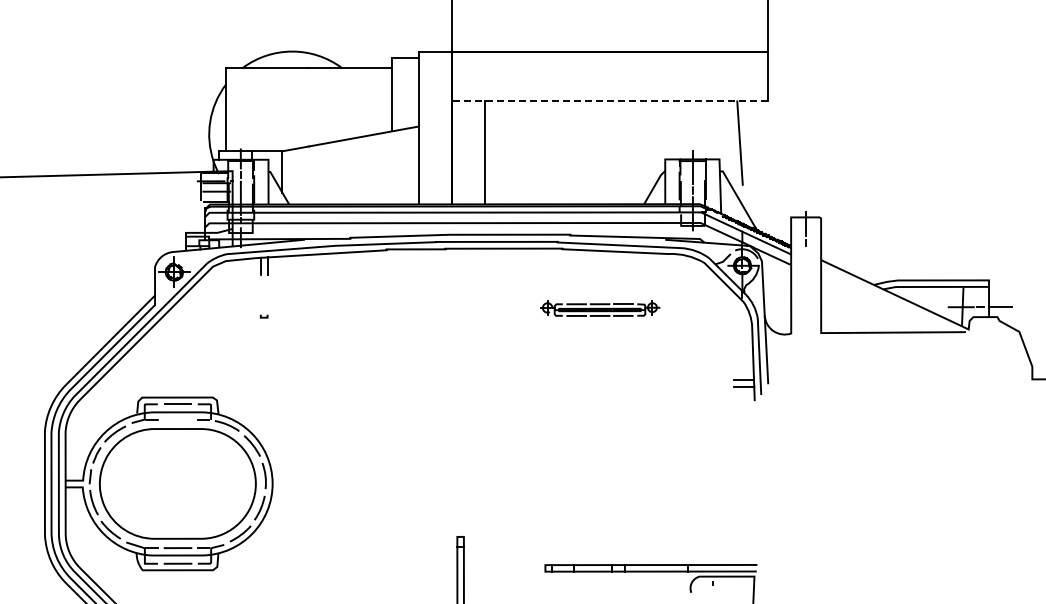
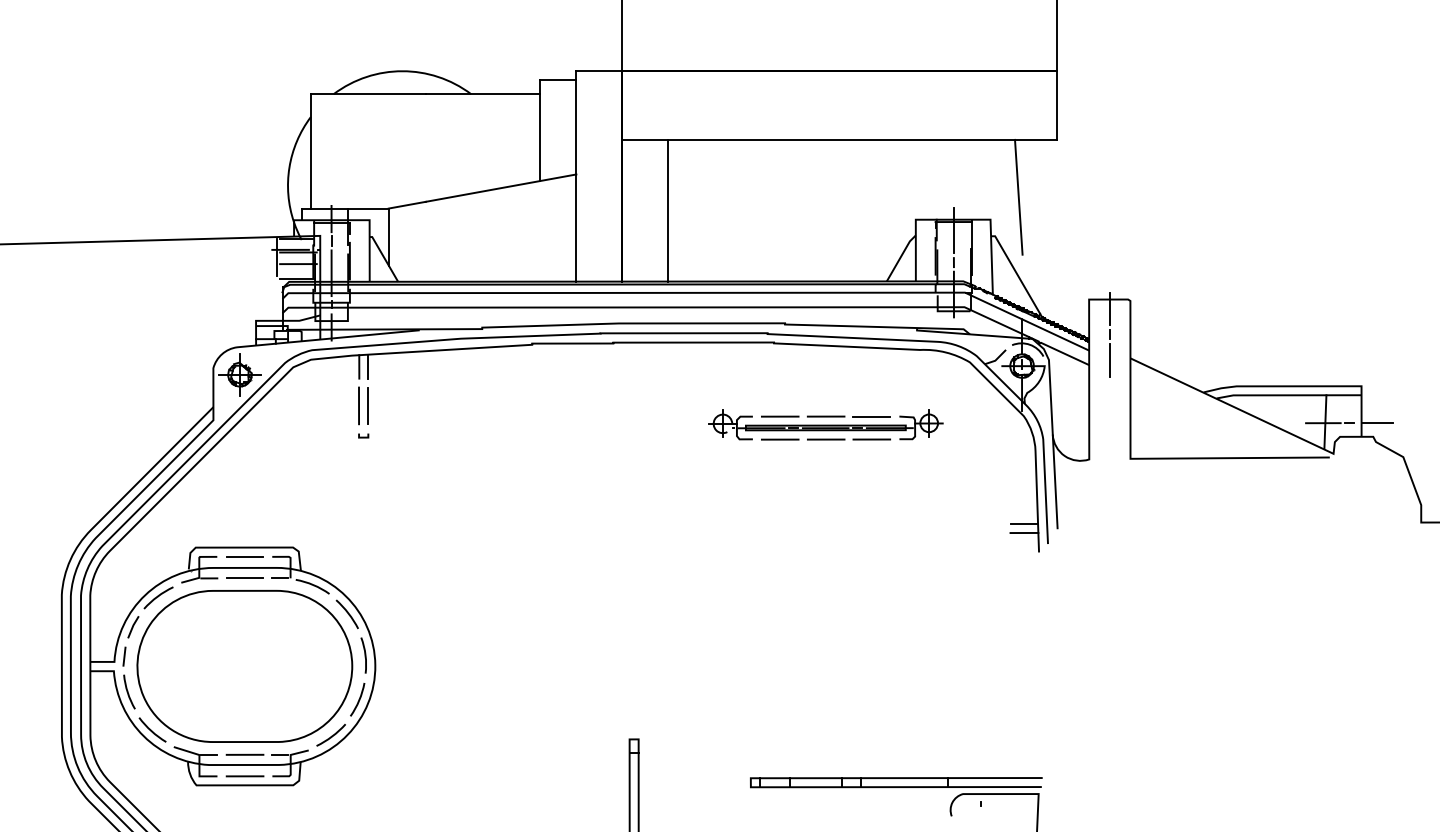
line: (609, 101) -> (839, 139), dashed -> solid
line: (806, 261) -> (1110, 360), added
line: (260, 294) -> (358, 405), added
line: (267, 294) -> (368, 405), added
part: (599, 308) -> (825, 424), size x1.43
line: (177, 419) -> (244, 577), added

